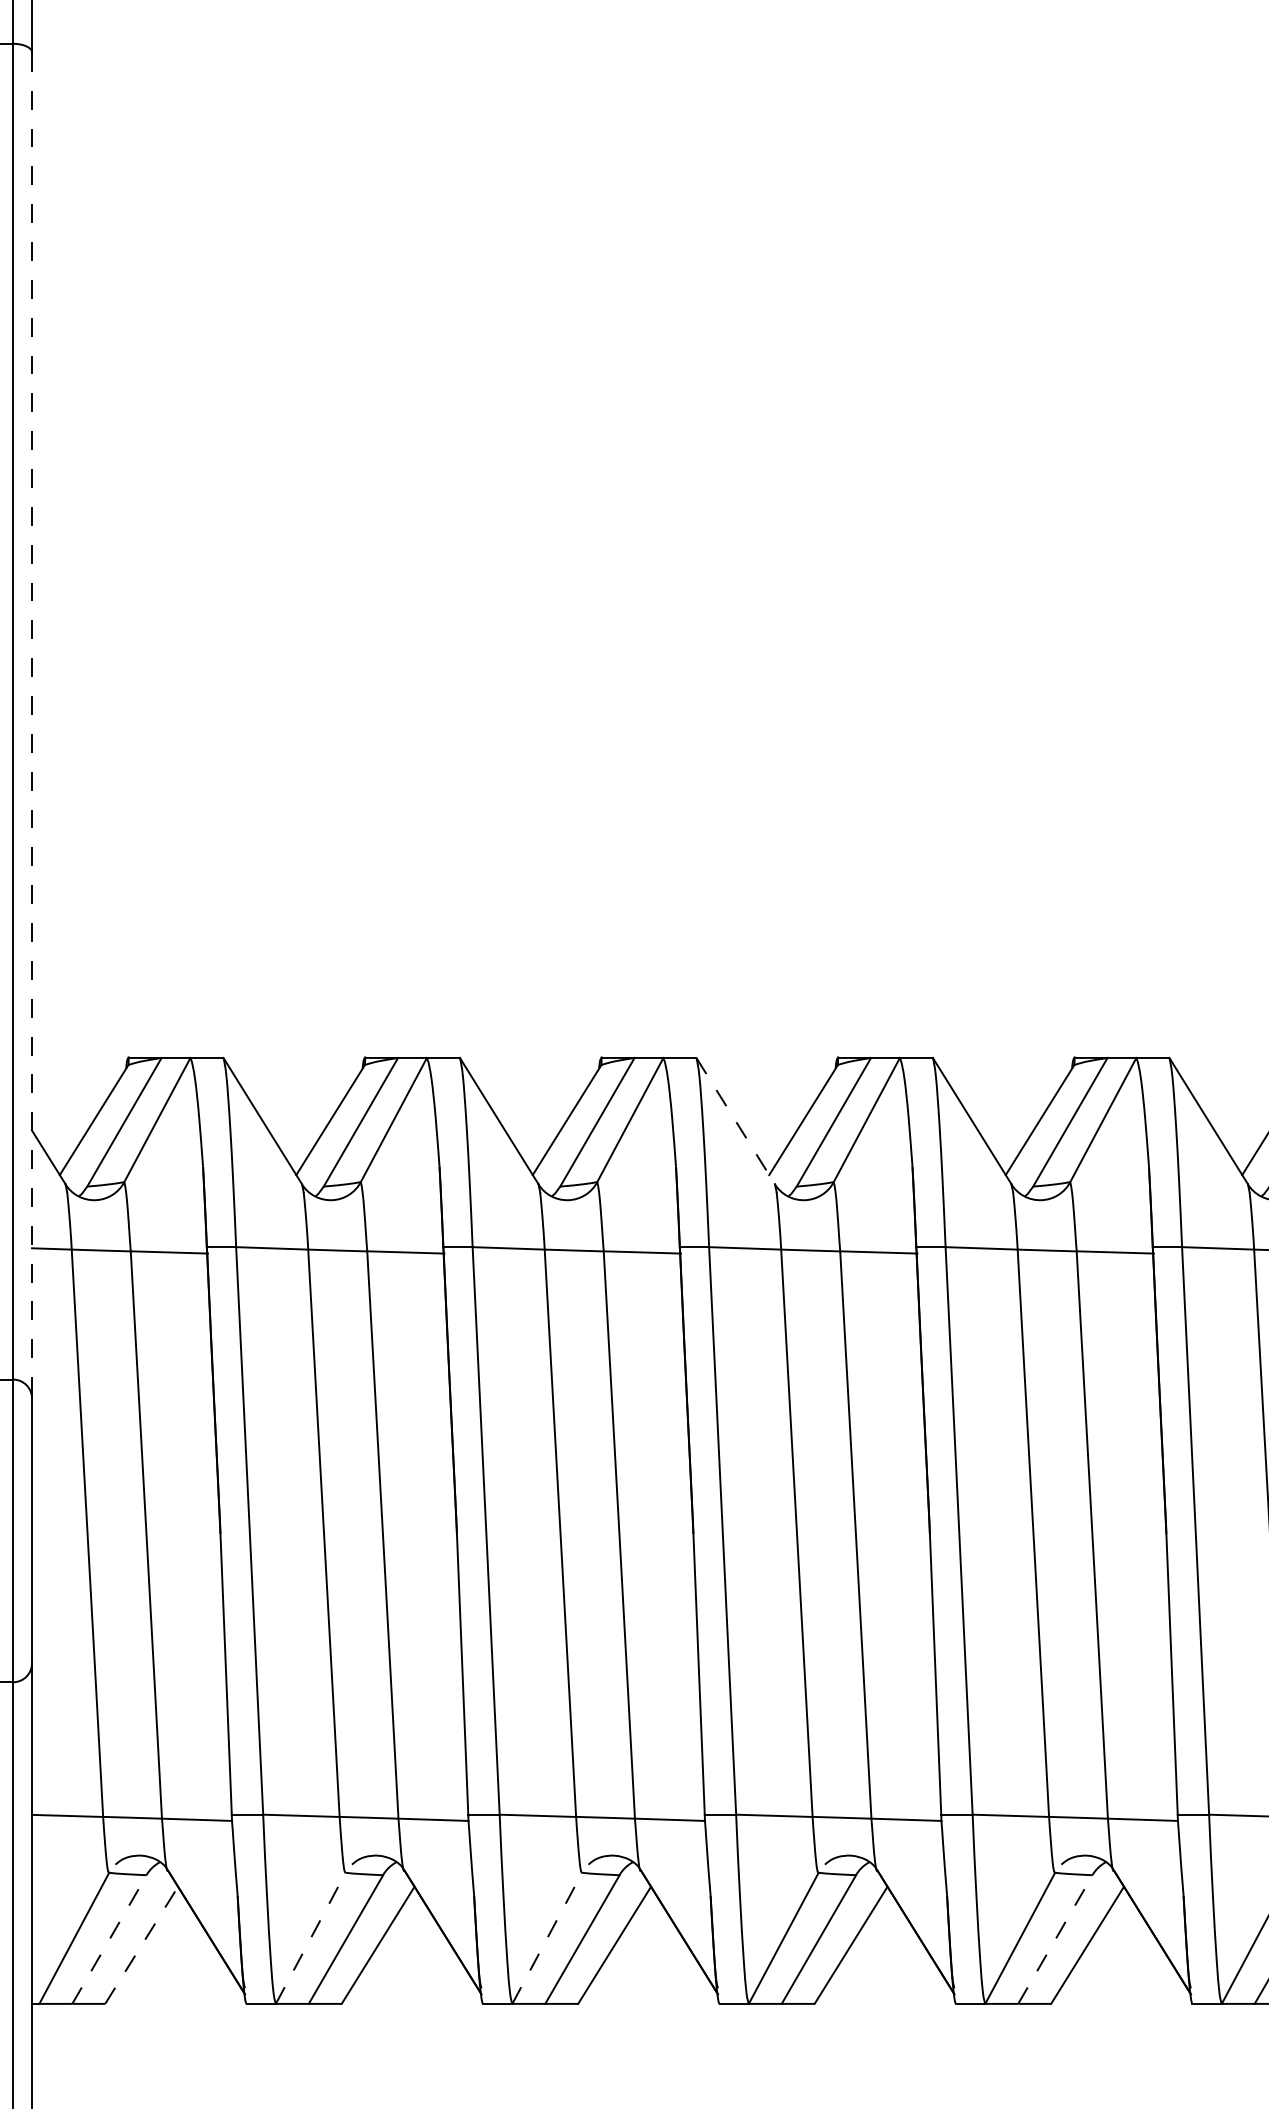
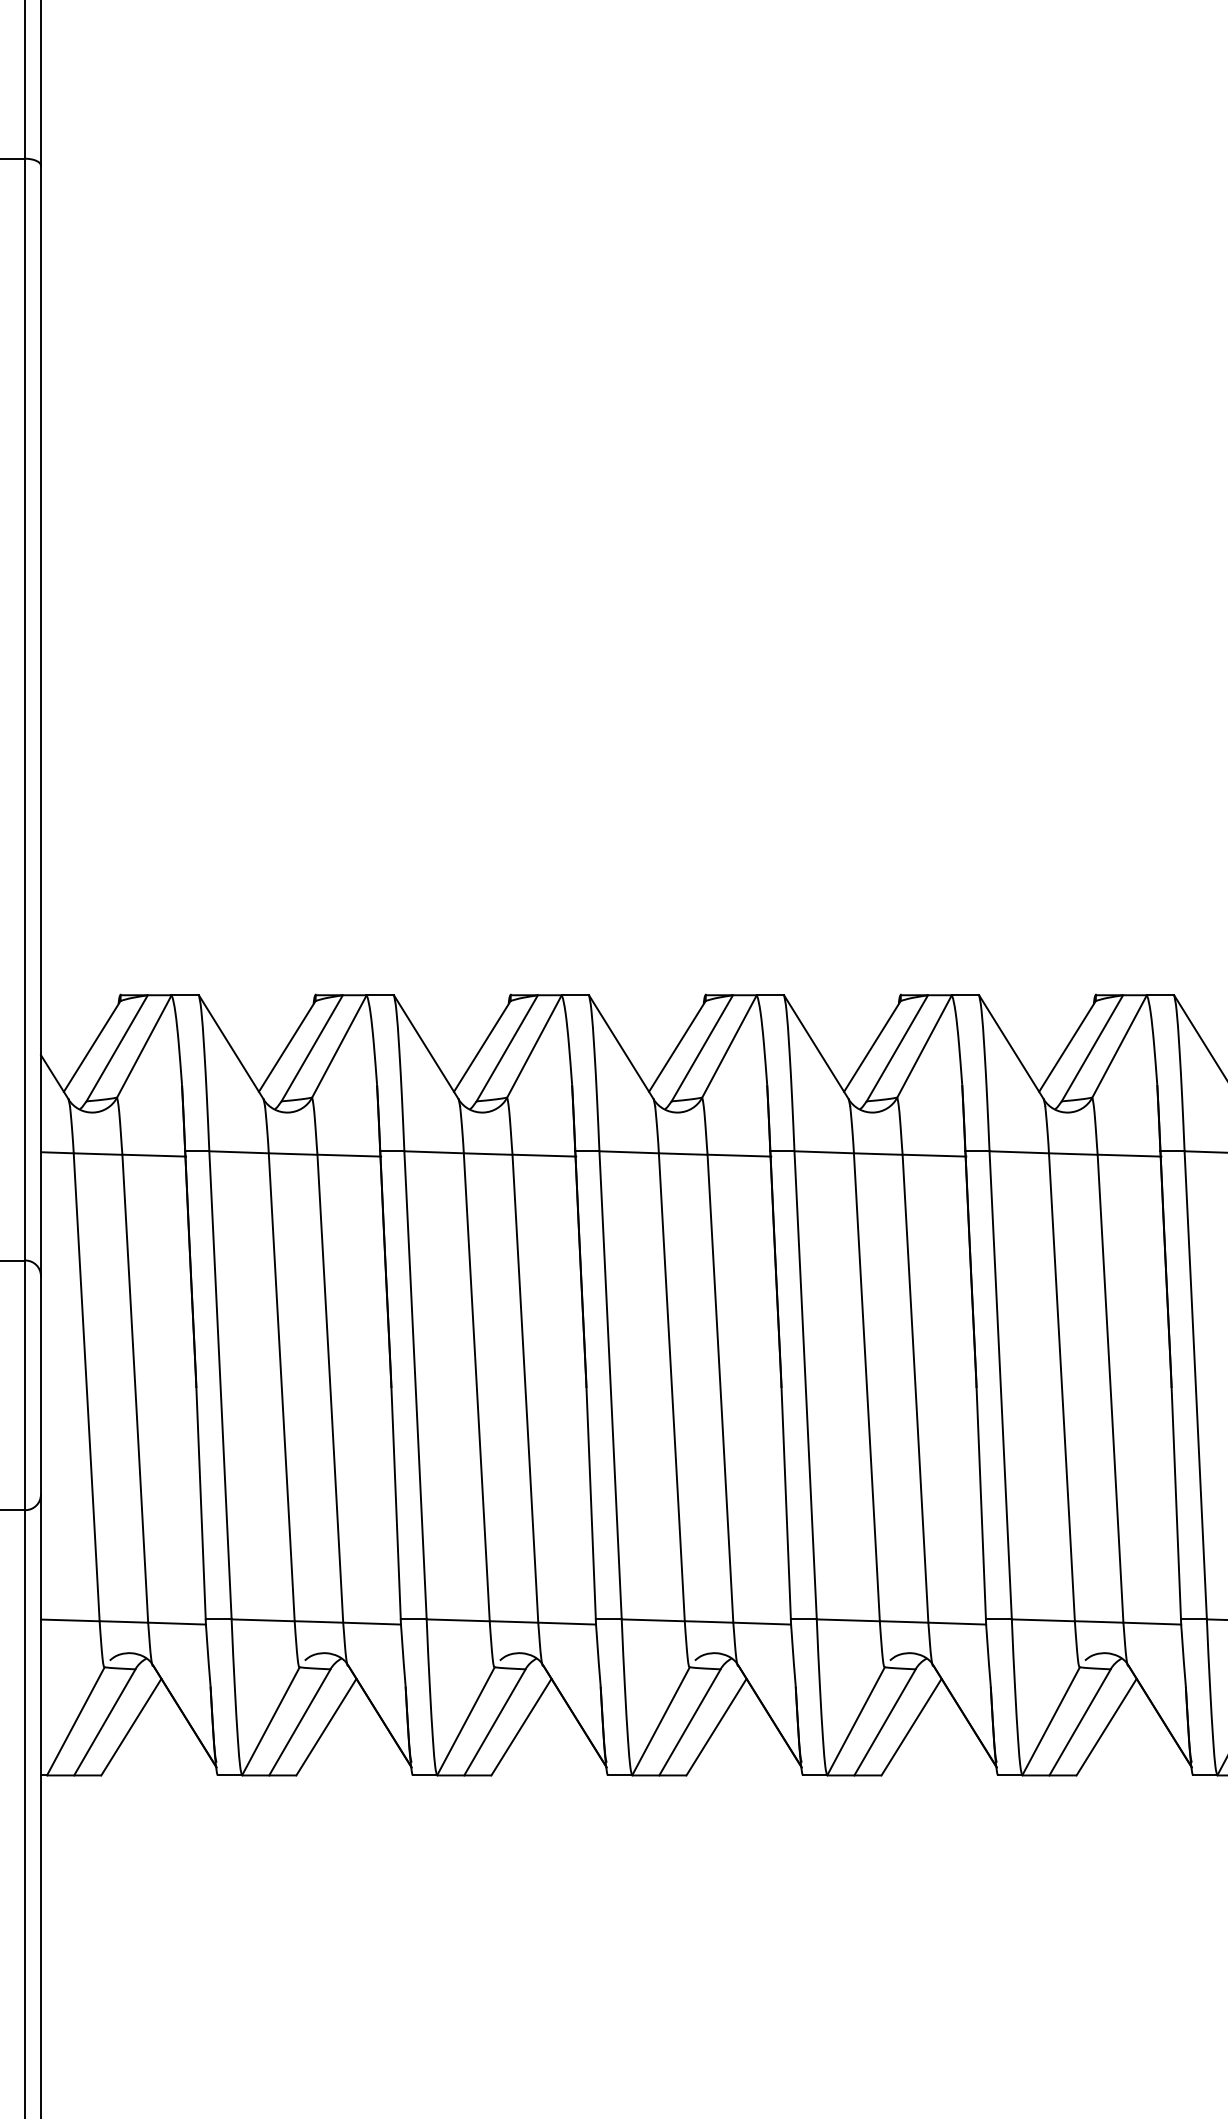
line: (31, 726) -> (40, 721), dashed -> solid
line: (735, 1121) -> (621, 1047), dashed -> solid
line: (311, 1937) -> (271, 1720), dashed -> solid
line: (547, 1937) -> (466, 1720), dashed -> solid
line: (110, 1938) -> (105, 1721), dashed -> solid
line: (1055, 1938) -> (885, 1721), dashed -> solid
line: (141, 1945) -> (131, 1727), dashed -> solid

